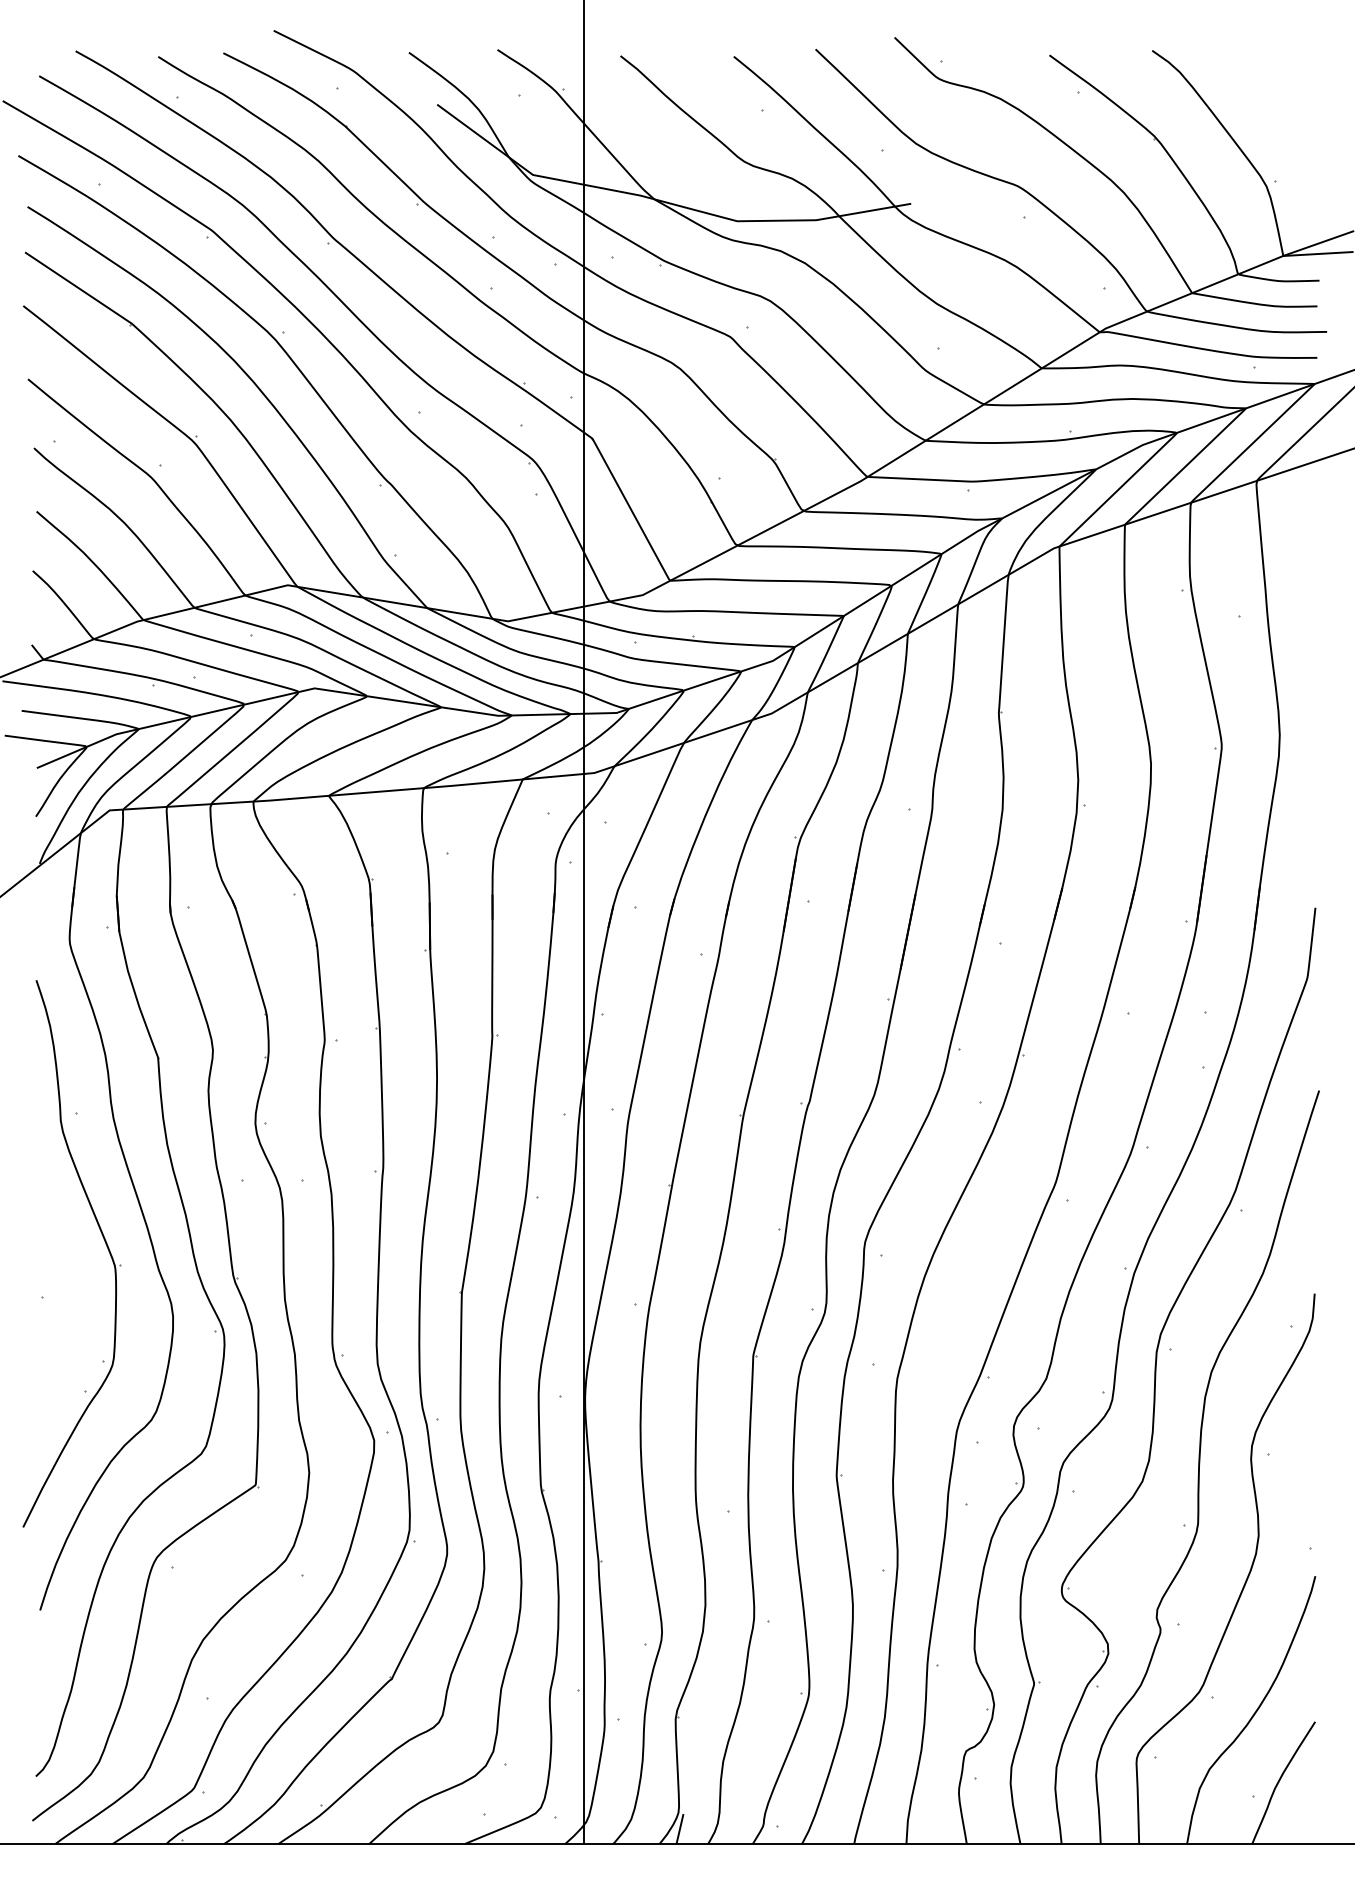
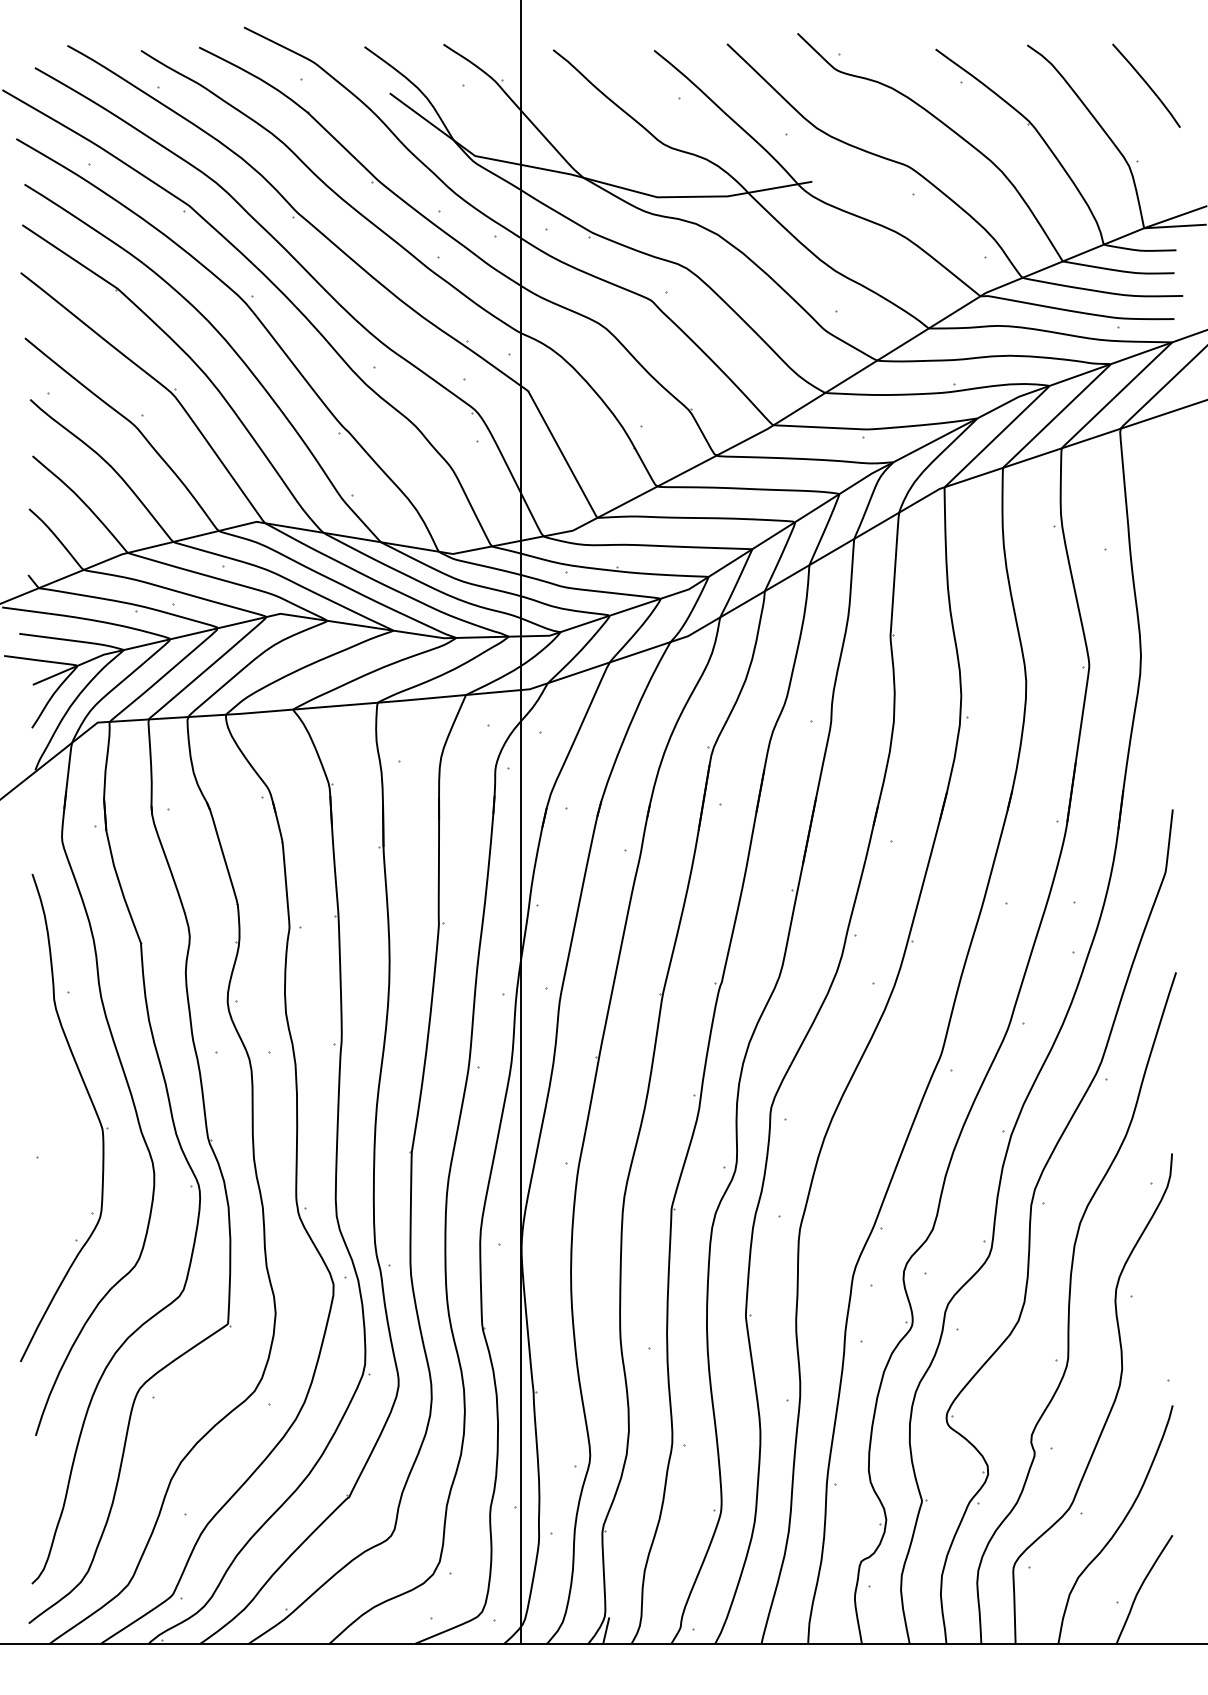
curve: (1286, 95) -> (1146, 85), added

